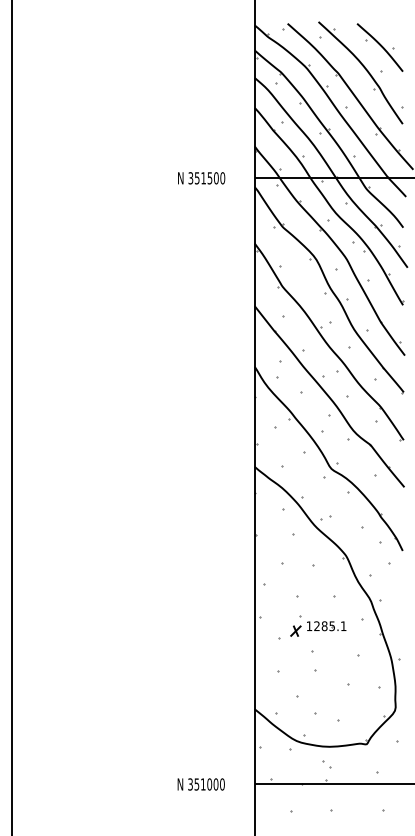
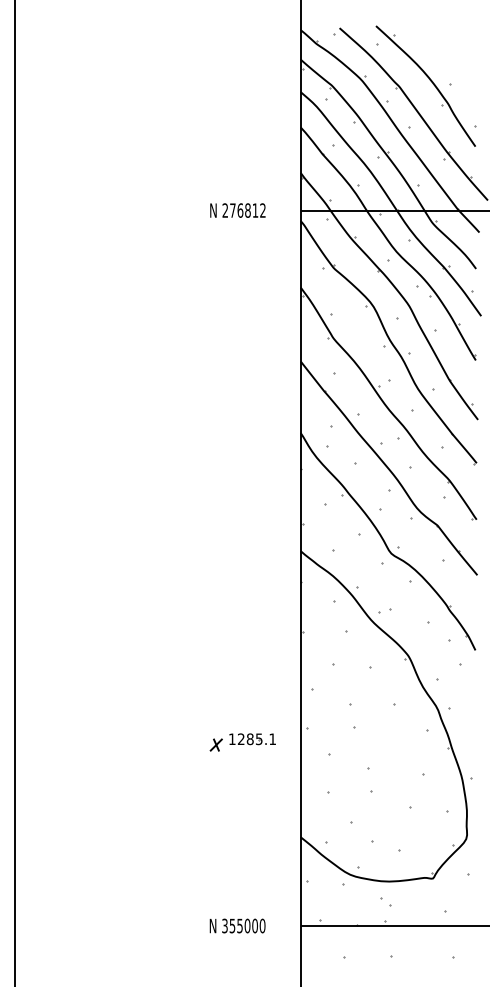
part: (379, 46) -> (448, 55), removed
text: (206, 178) -> (243, 210), 351500 -> 276812
part: (318, 628) -> (242, 742), moved
text: (202, 784) -> (239, 925), 351000 -> 355000

